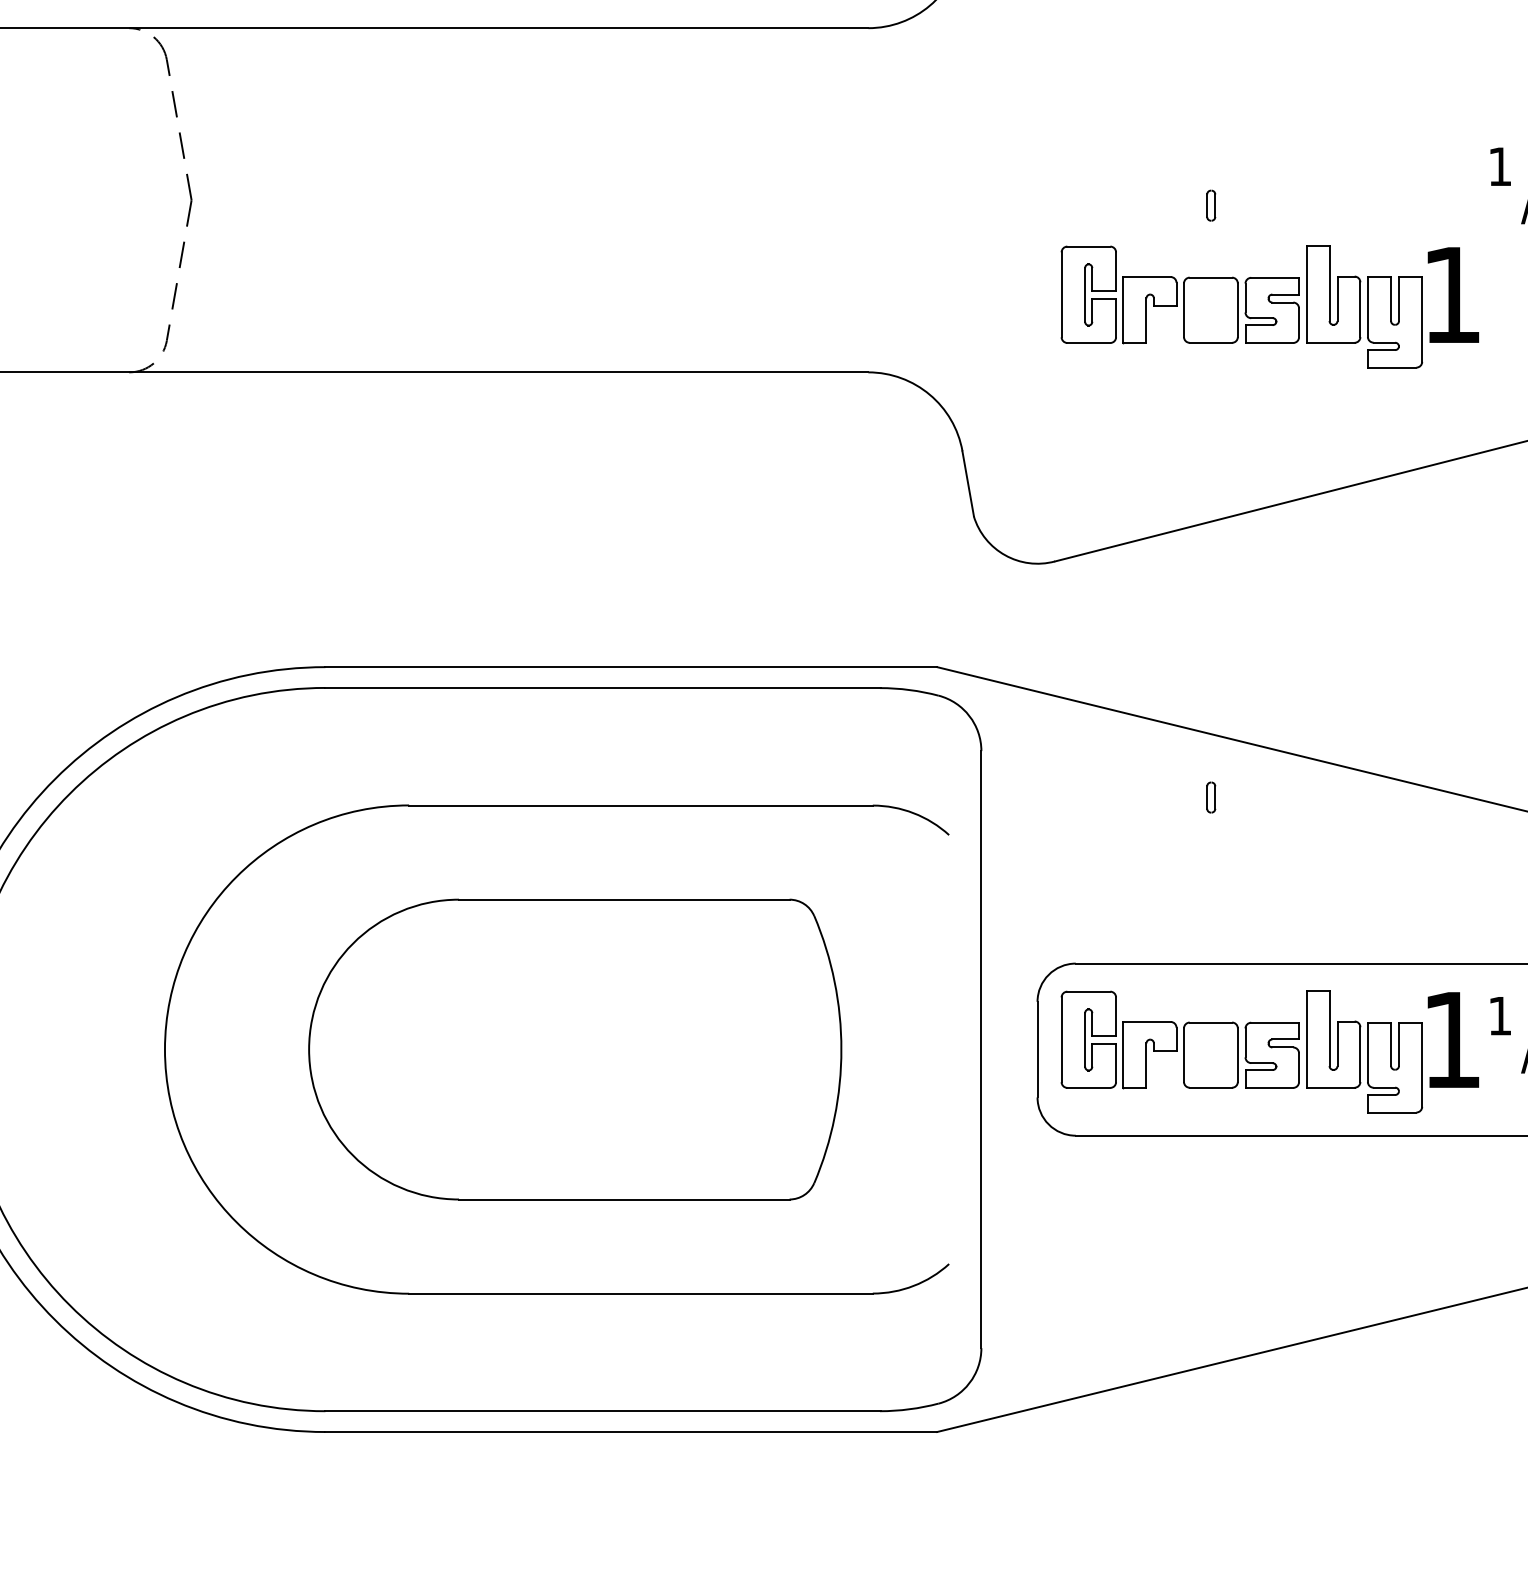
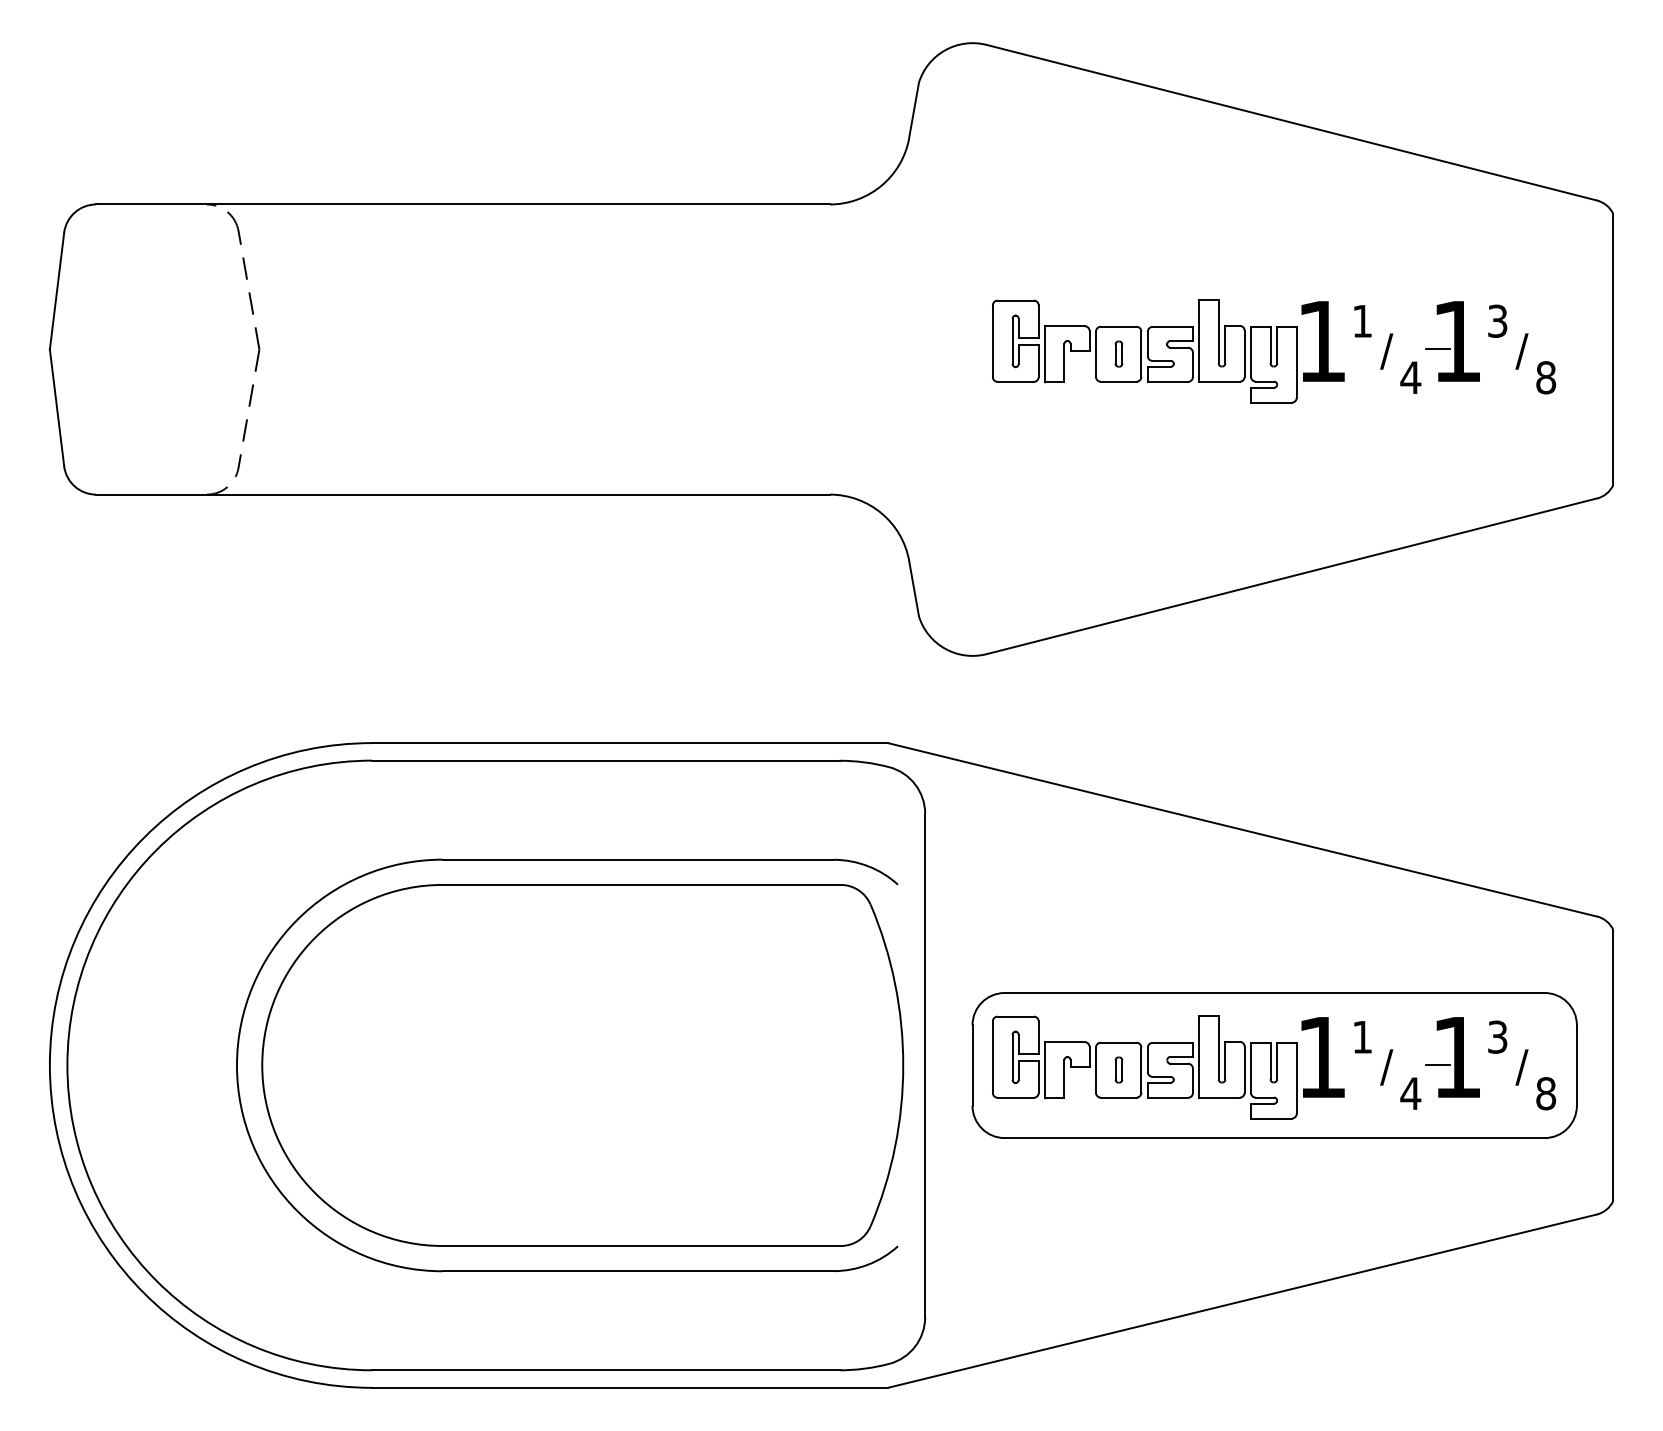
part: (1270, 306) -> (1168, 351), moved
part: (1210, 796) -> (1118, 1069), moved
part: (574, 1049) -> (582, 1065), size x1.43

